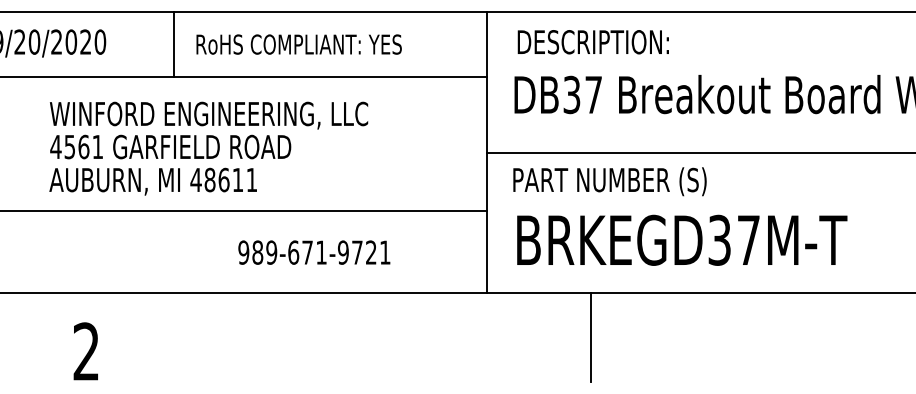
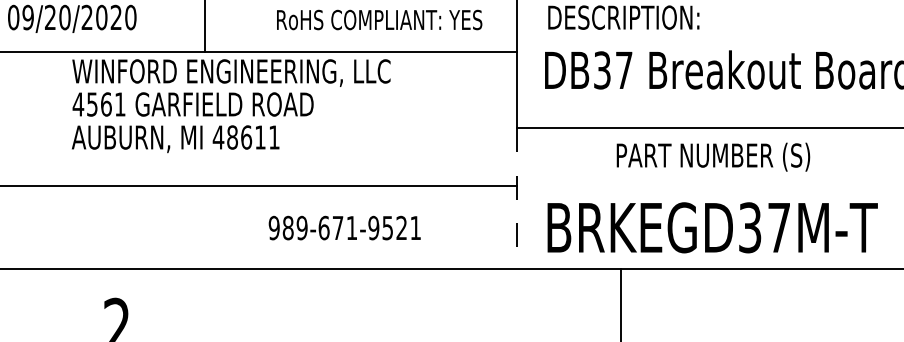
text: (298, 44) -> (378, 19), moved
text: (208, 148) -> (230, 105), moved
text: (609, 181) -> (712, 156), moved
line: (486, 223) -> (516, 198), solid -> dashed
text: (682, 239) -> (712, 226), moved
text: (357, 252) -> (387, 227), 989-671-9721 -> 989-671-9521

